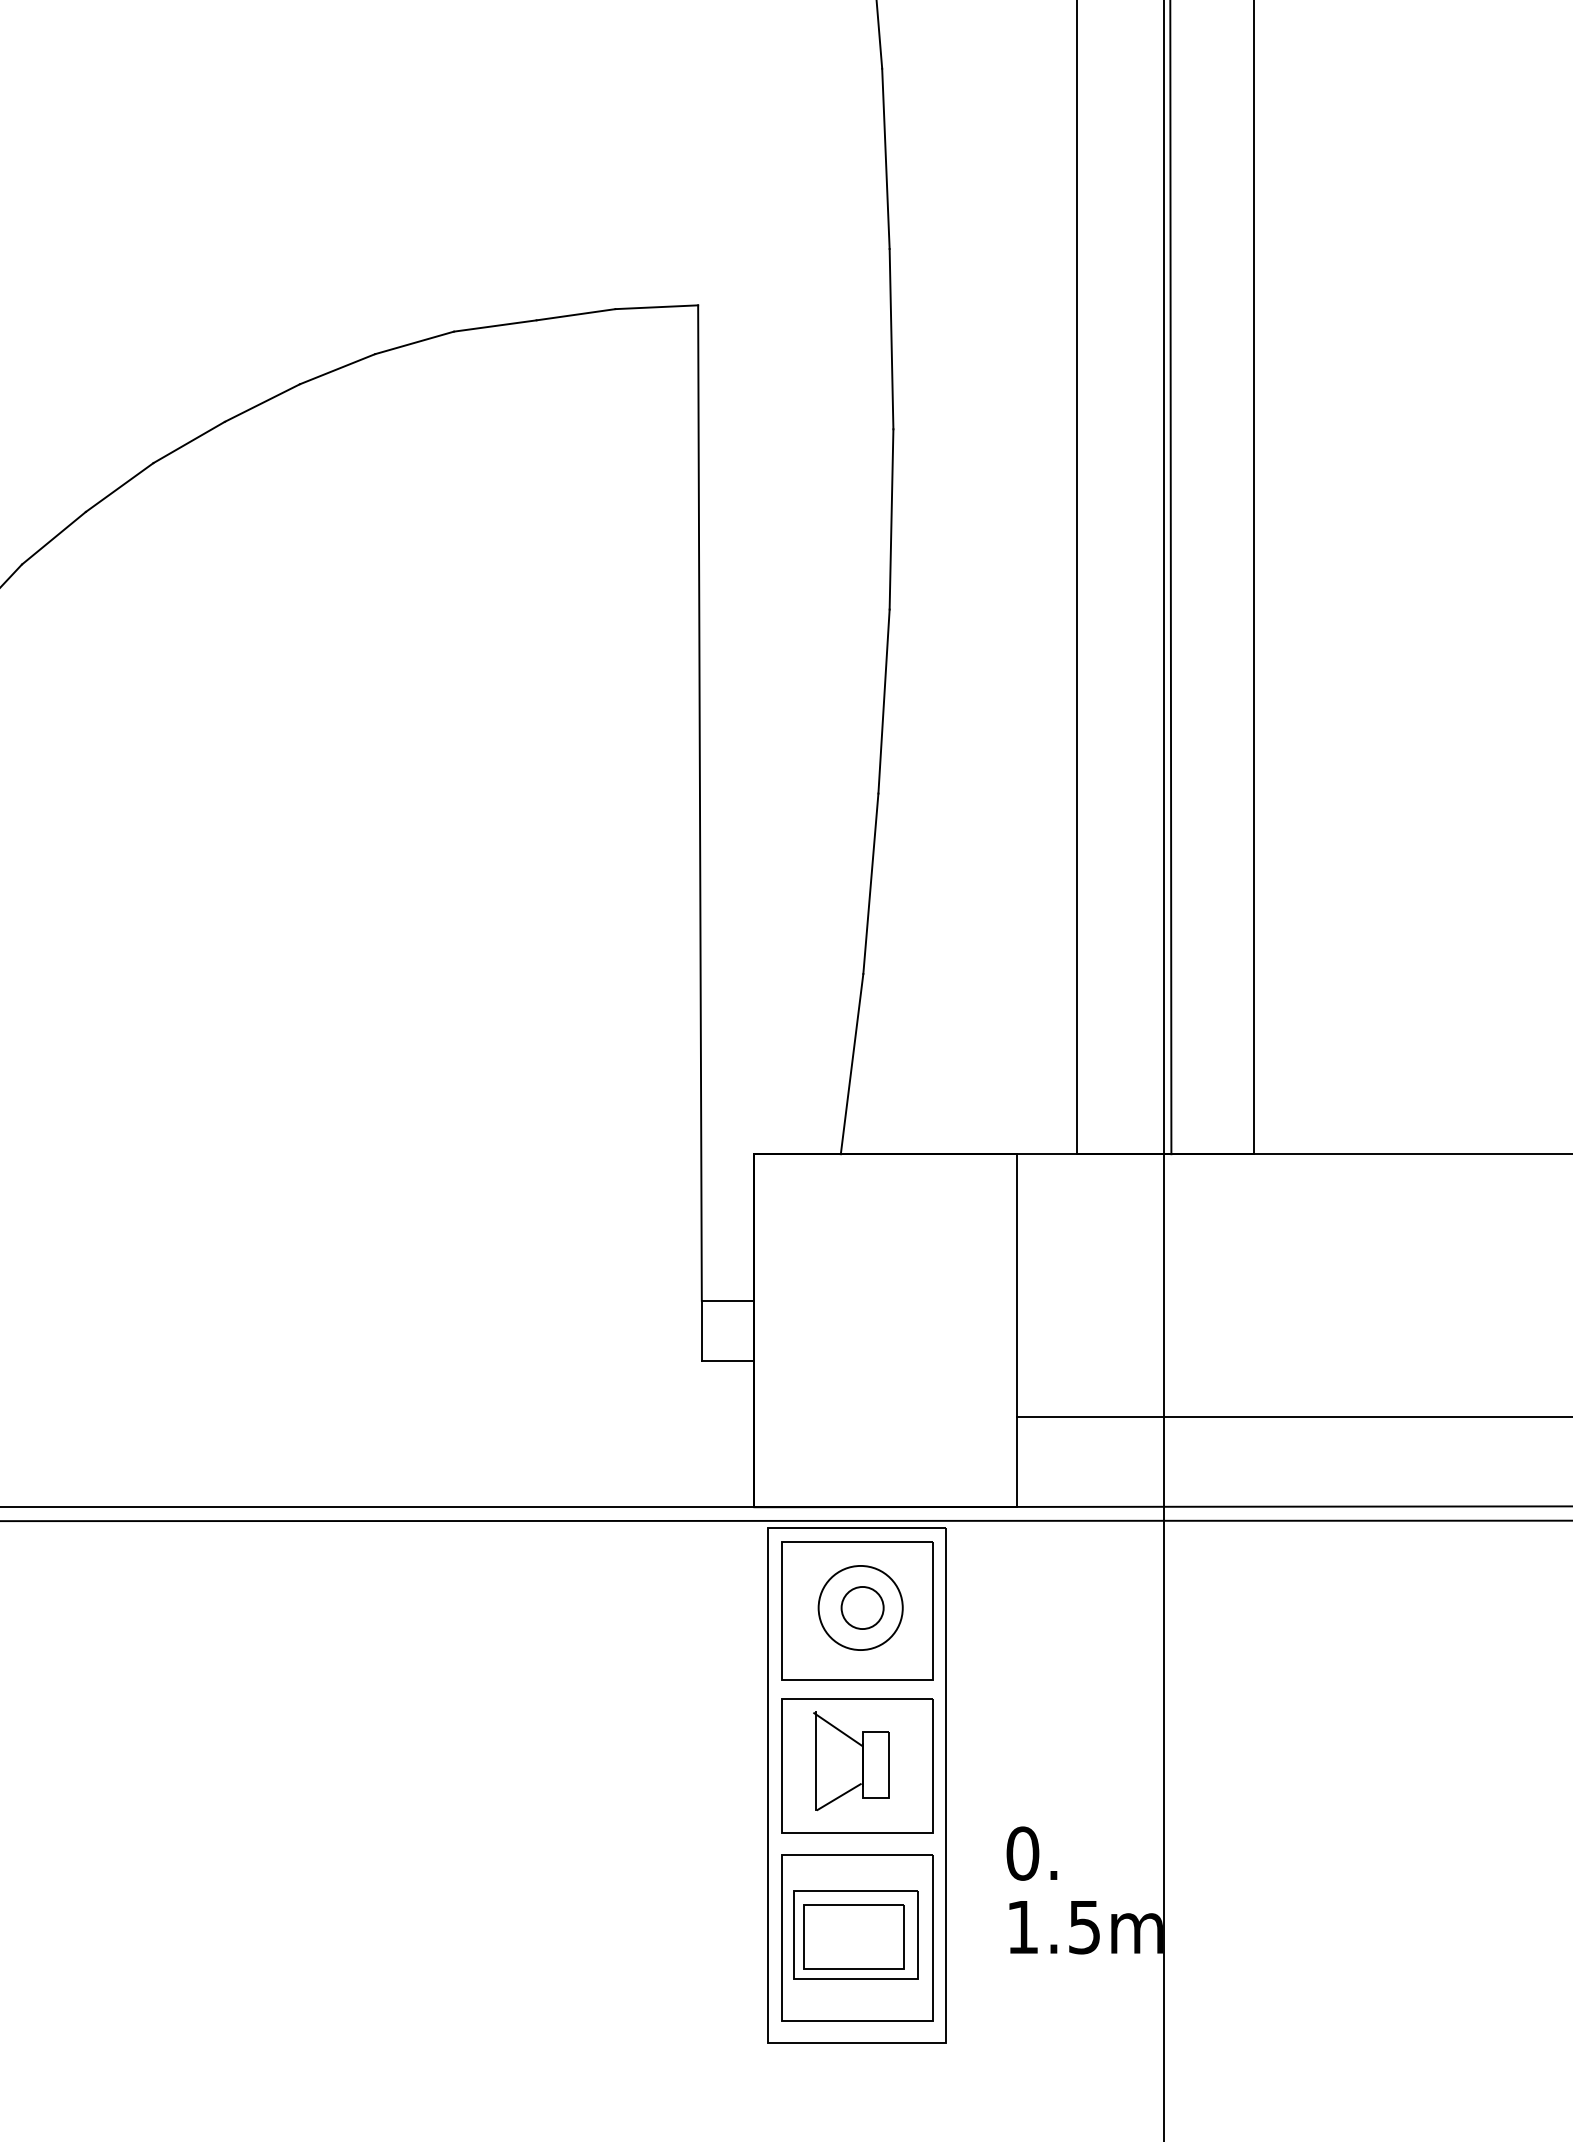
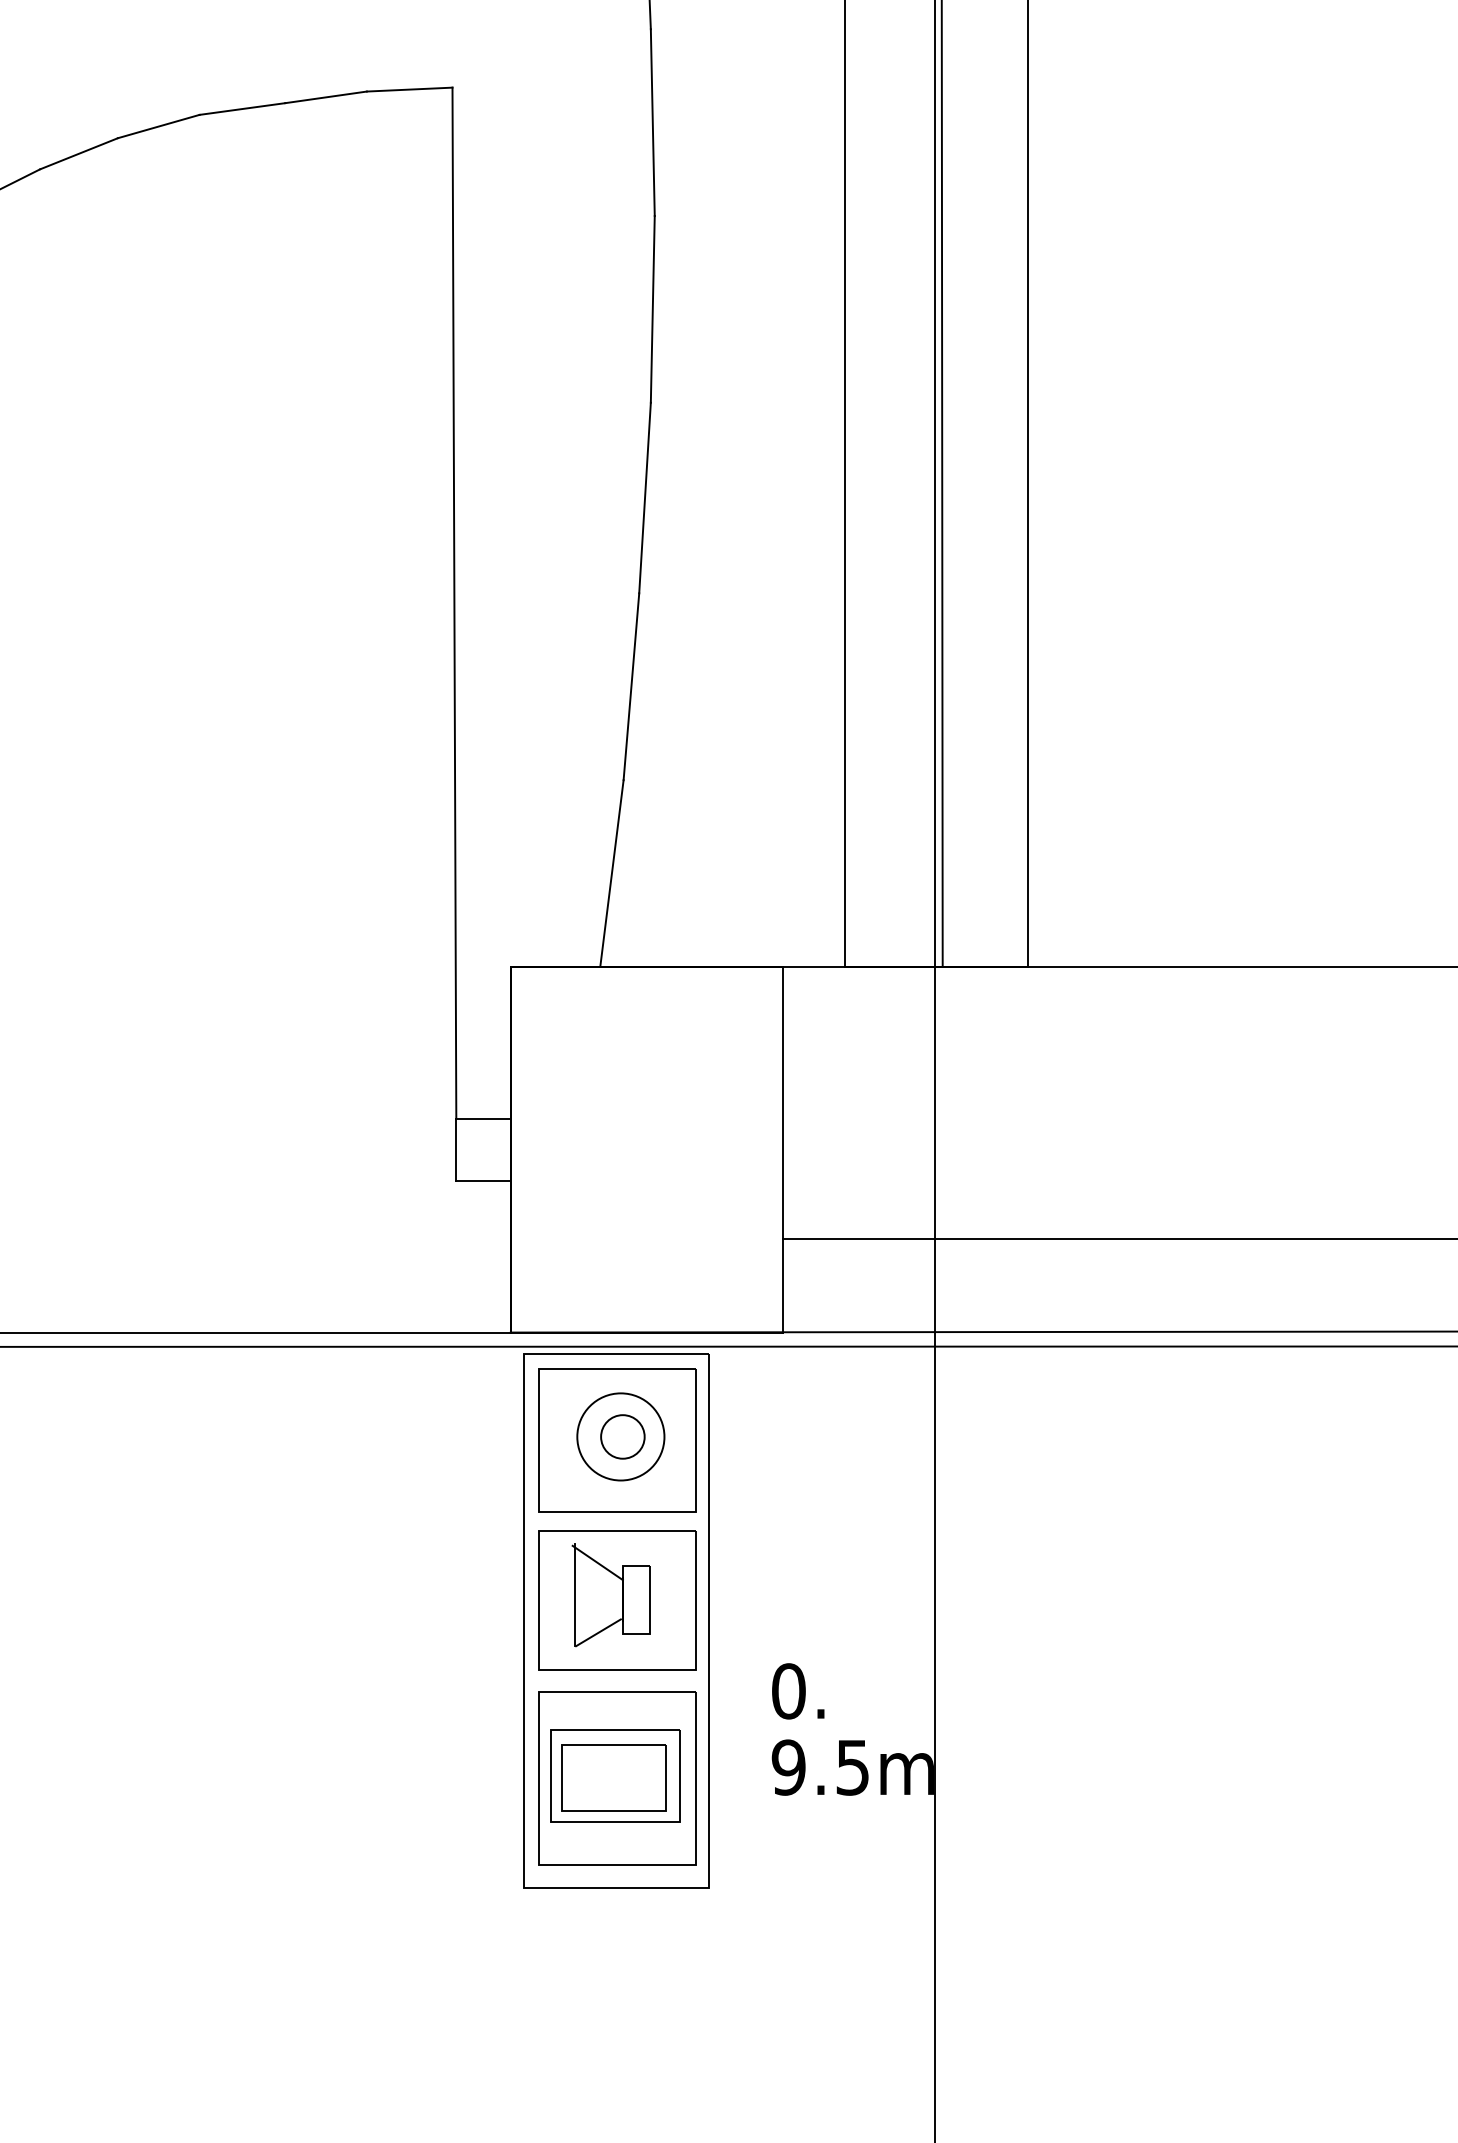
text: (1022, 1927) -> (788, 1767), 1.5m -> 9.5m

